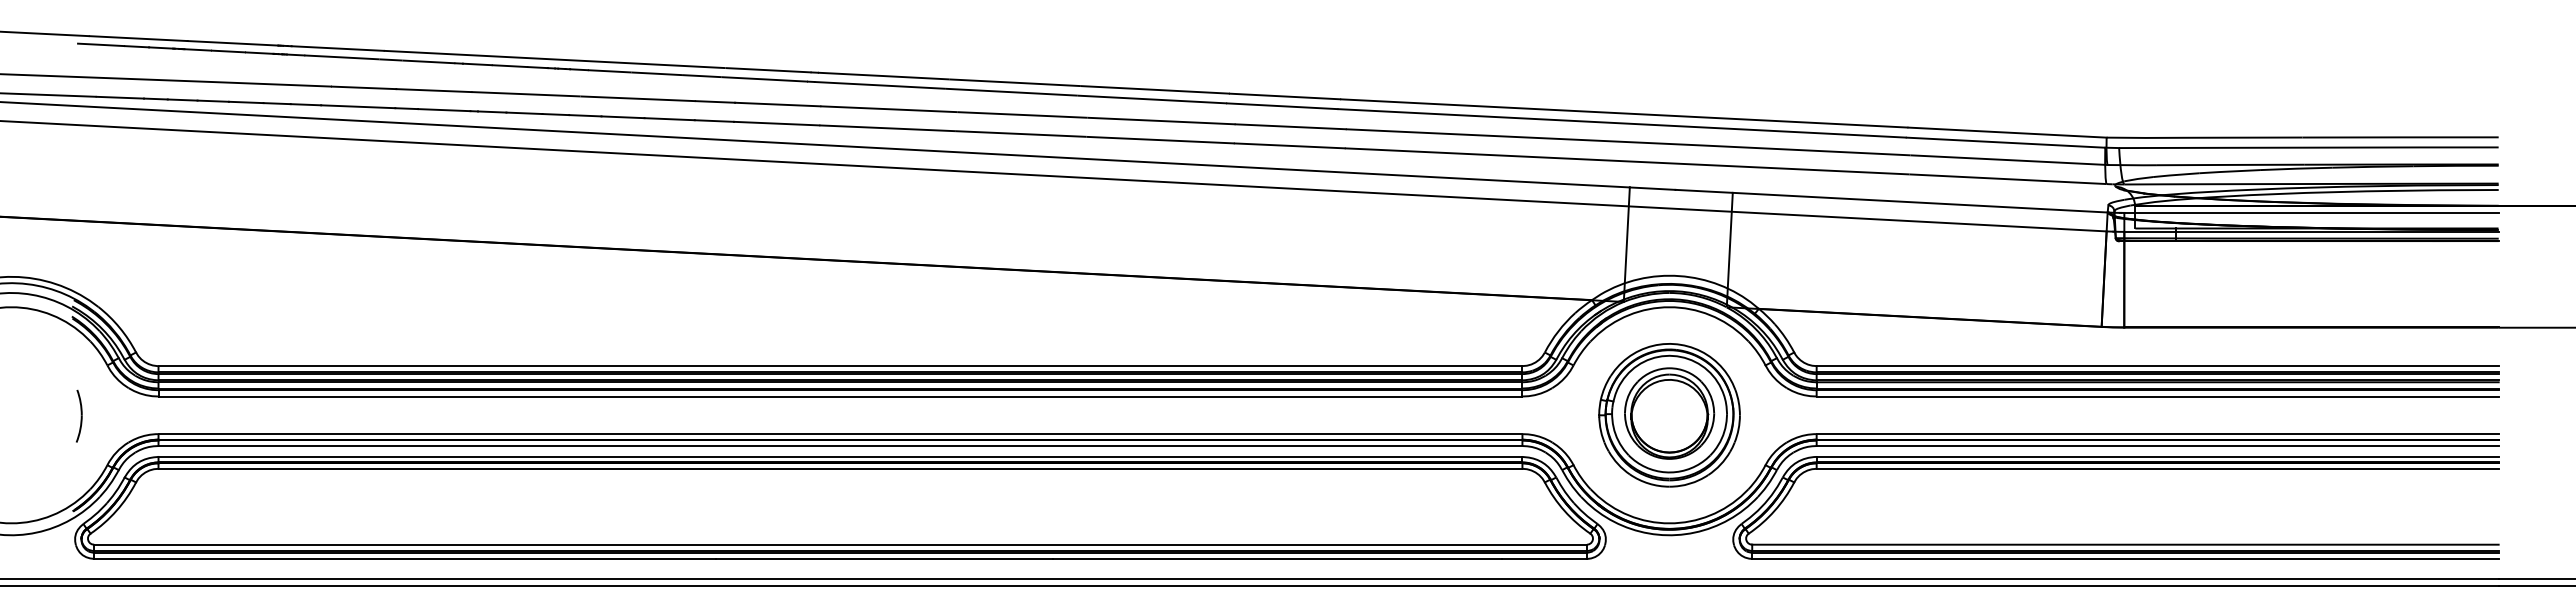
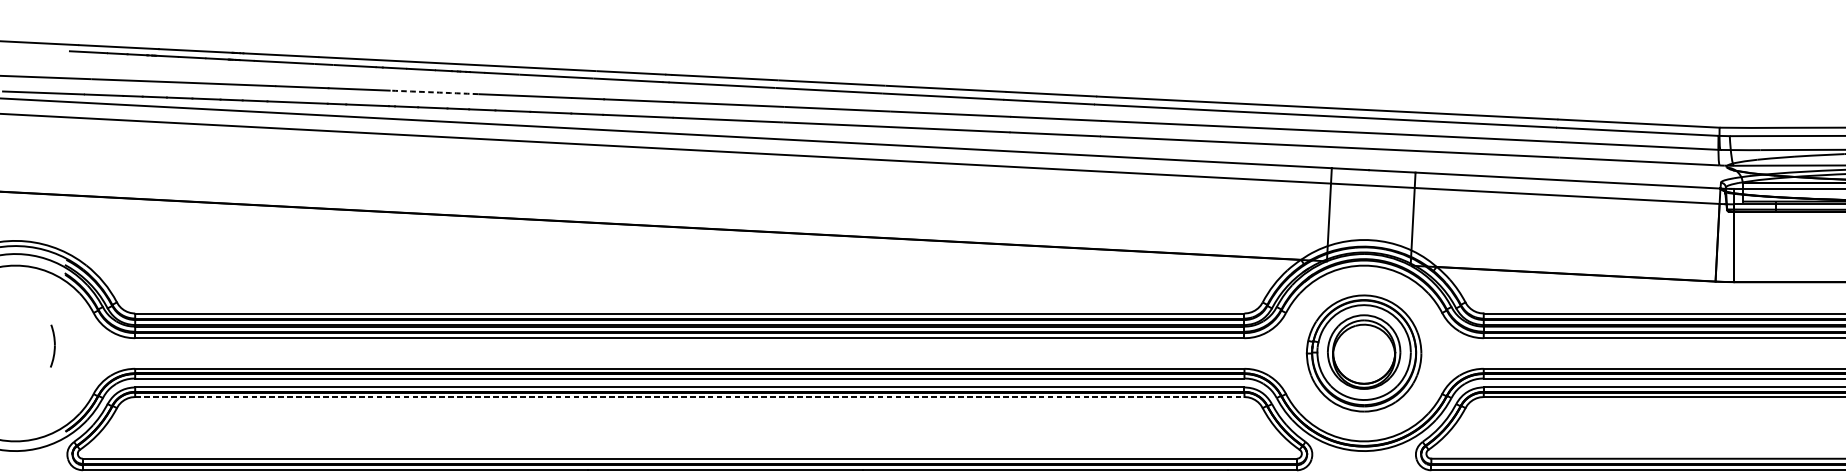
arc: (525, 94) -> (433, 92), solid -> dashed
part: (79, 415) -> (53, 345), moved
line: (840, 468) -> (689, 396), solid -> dashed

